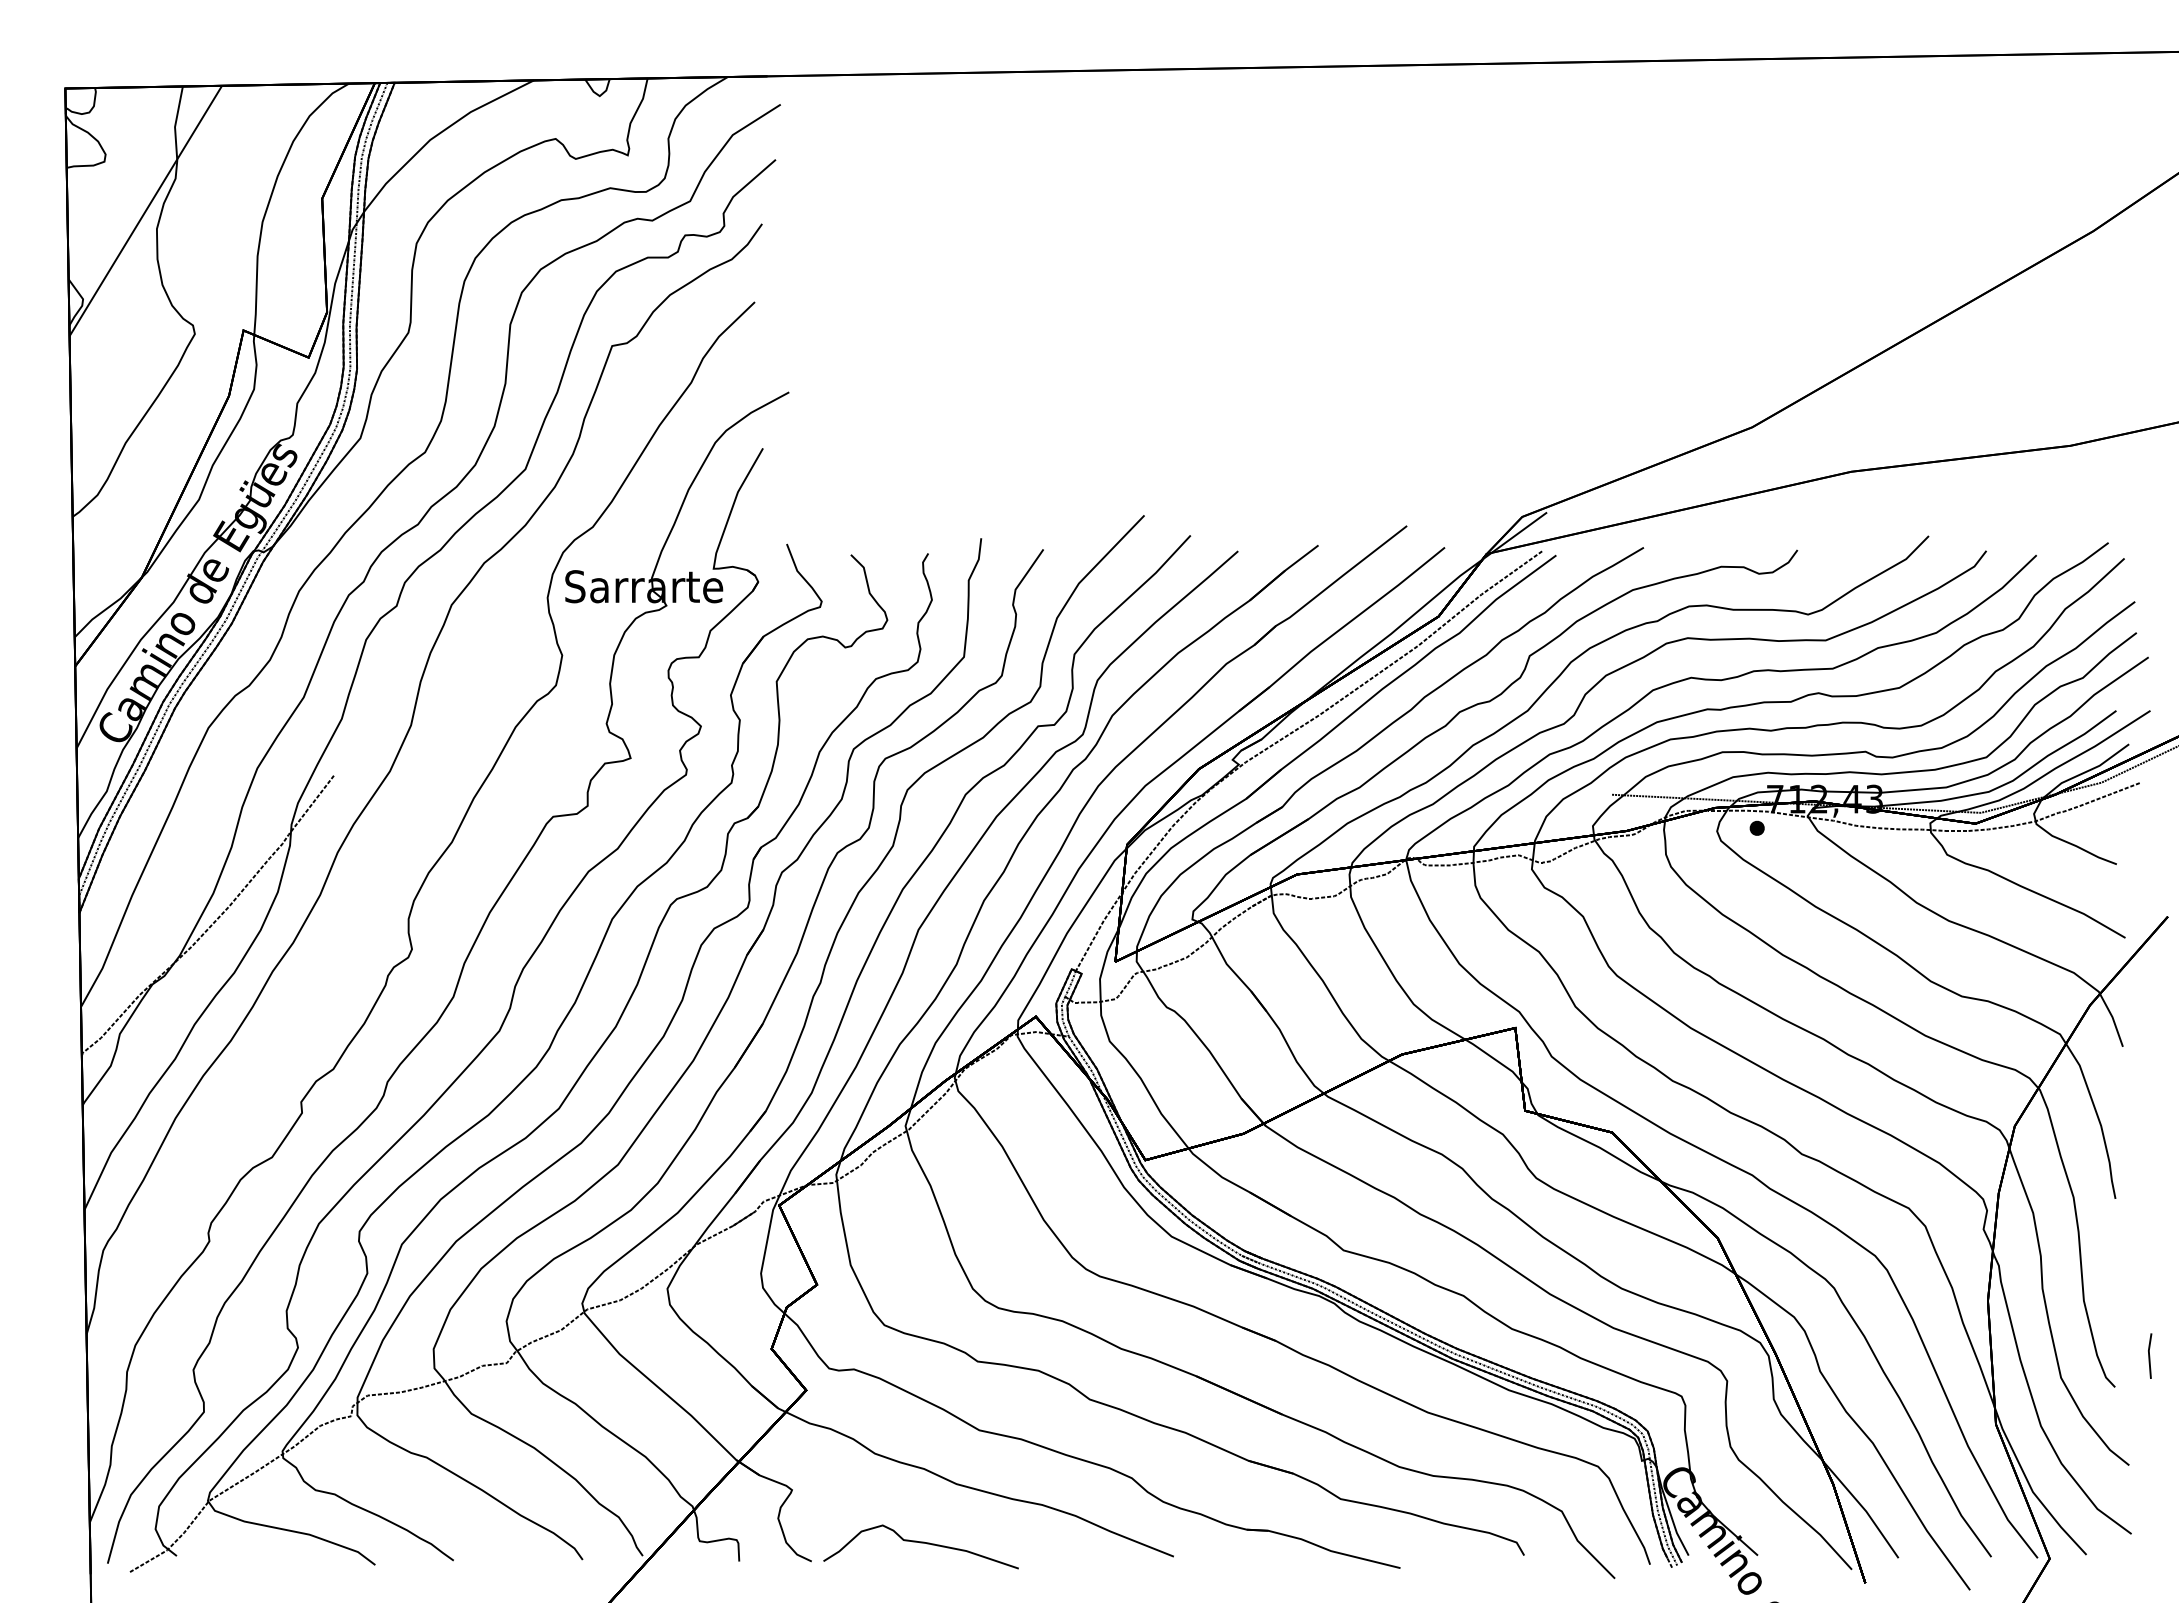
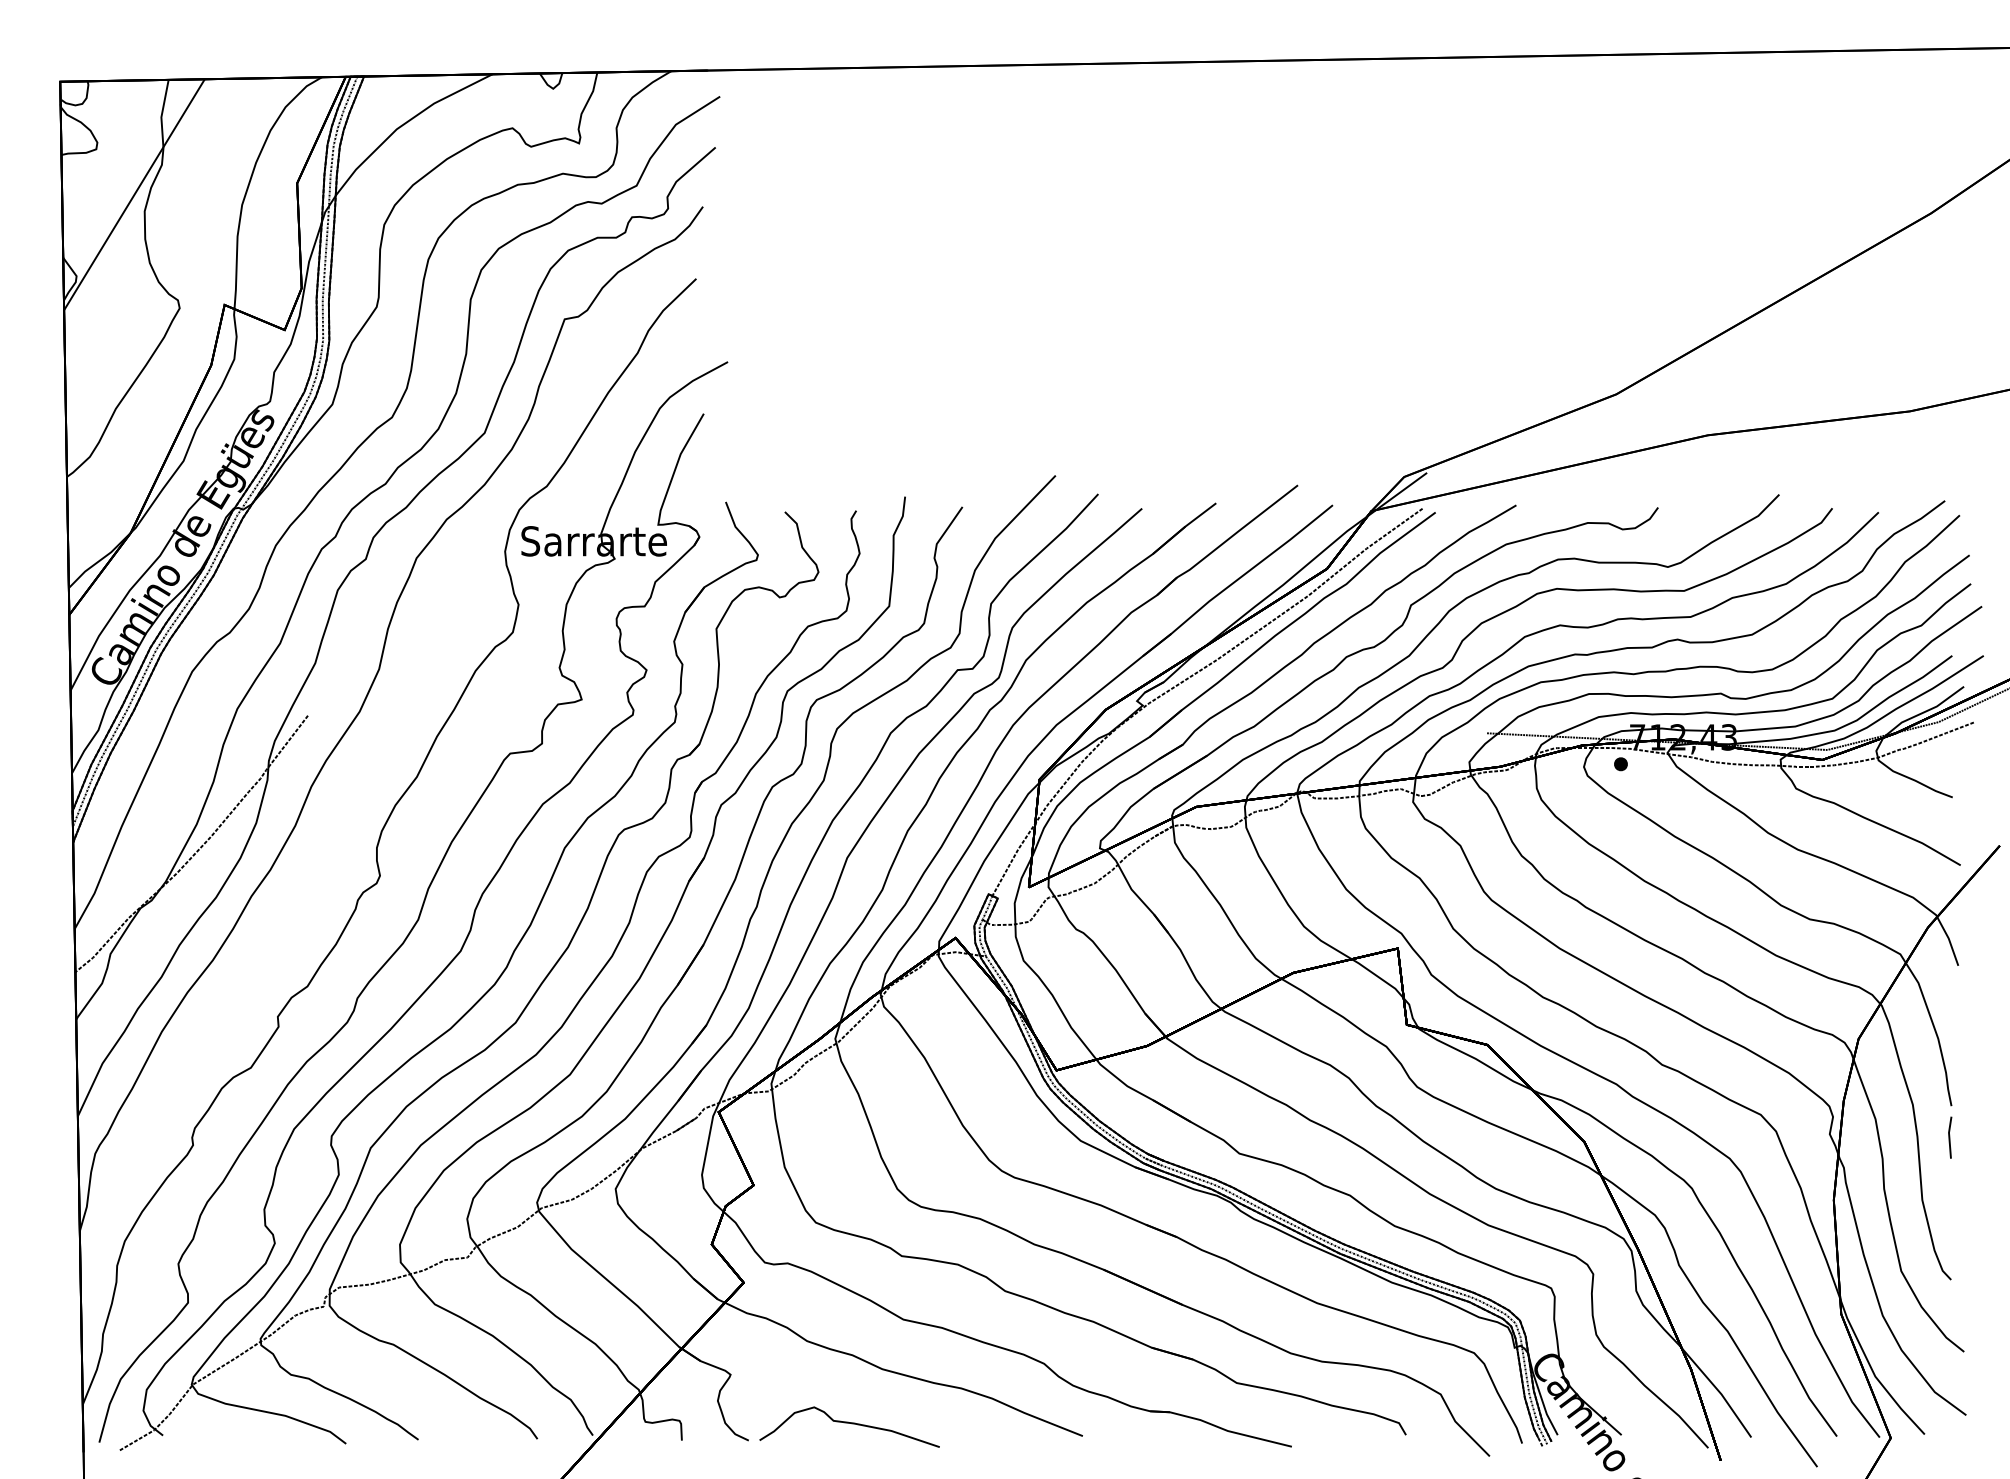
line: (2150, 1355) -> (1950, 1137), moved

